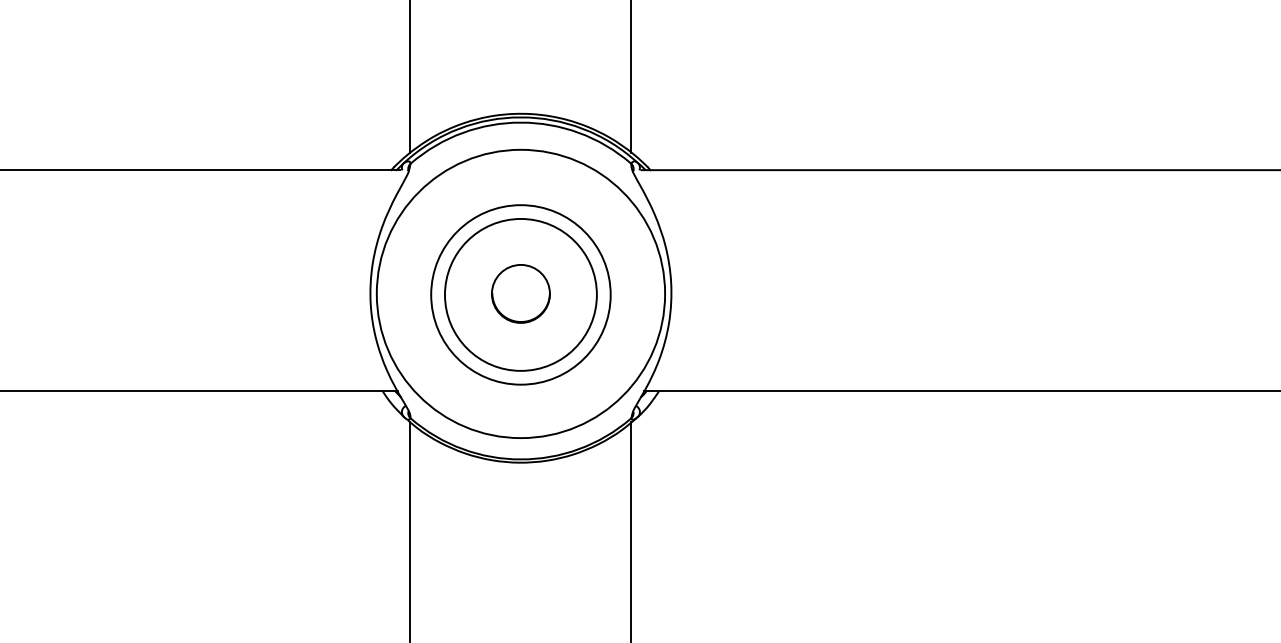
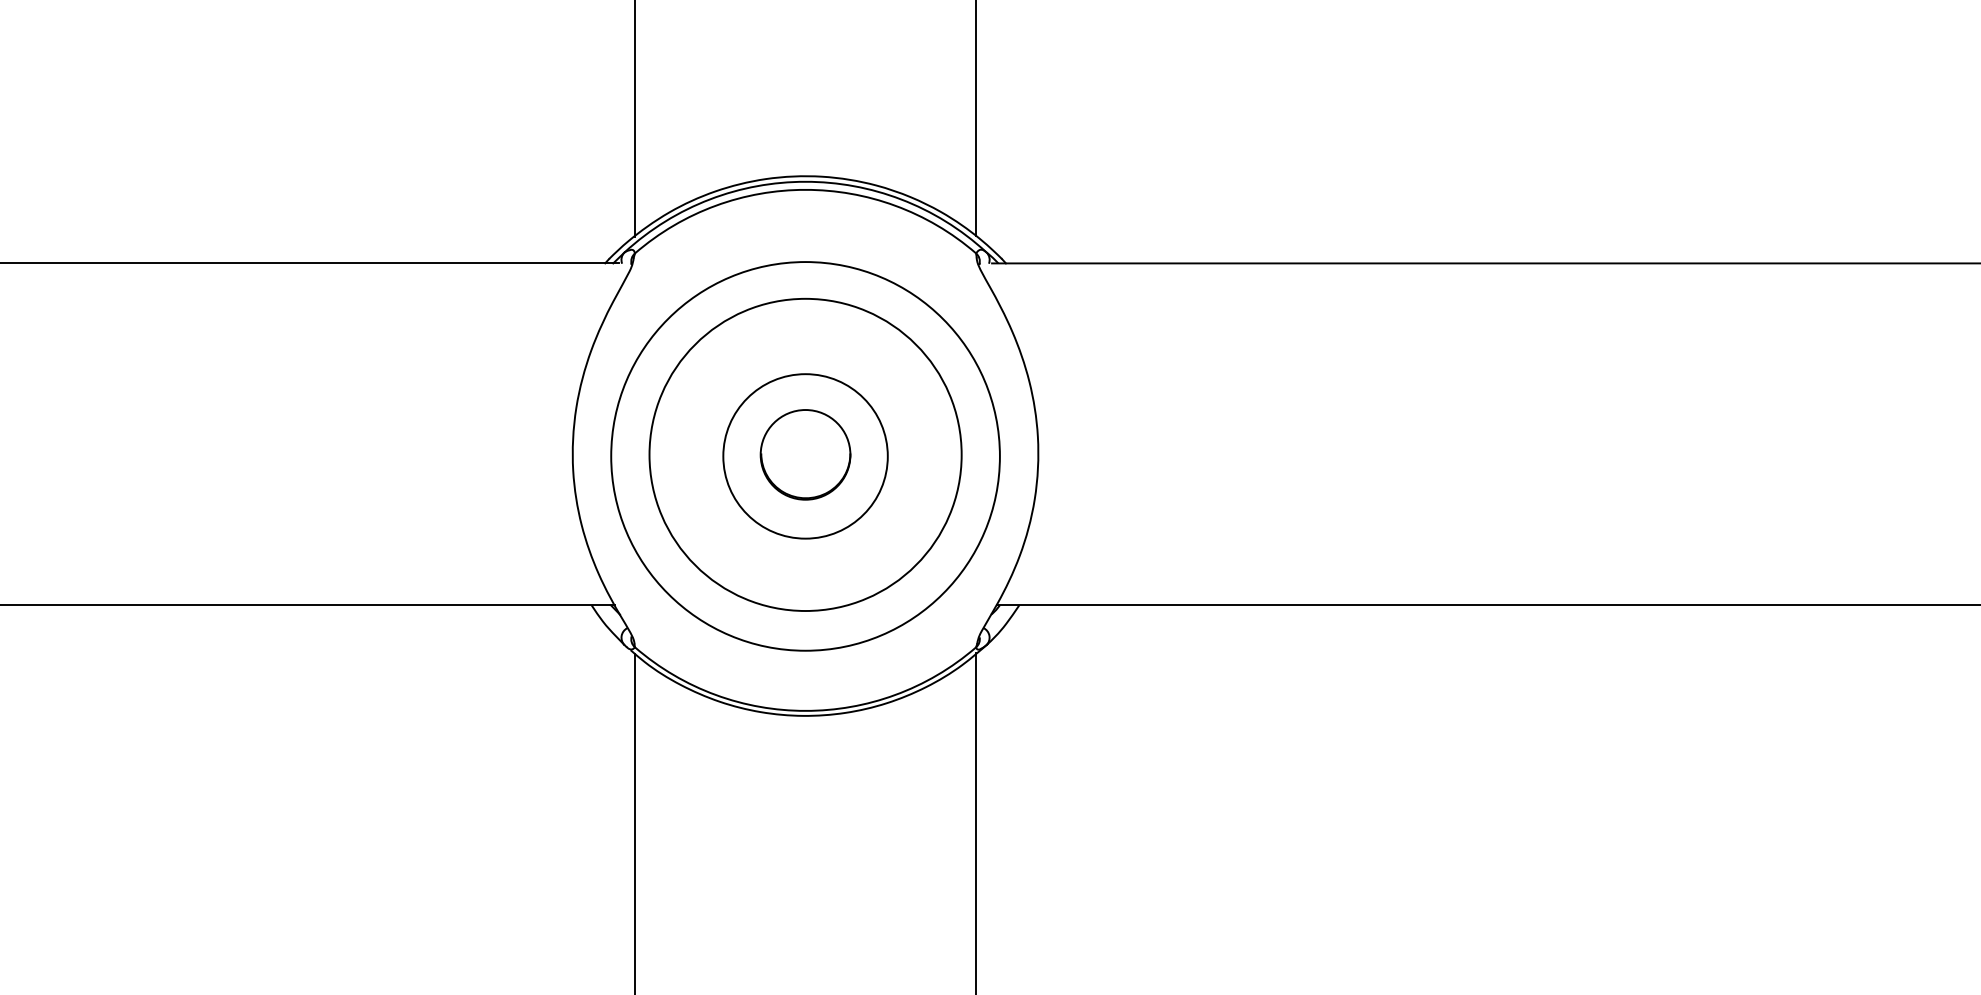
circle: (520, 293) -> (804, 454), size x0.7
circle: (520, 294) -> (804, 455), size x0.7
circle: (520, 294) -> (804, 455), size x1.4

